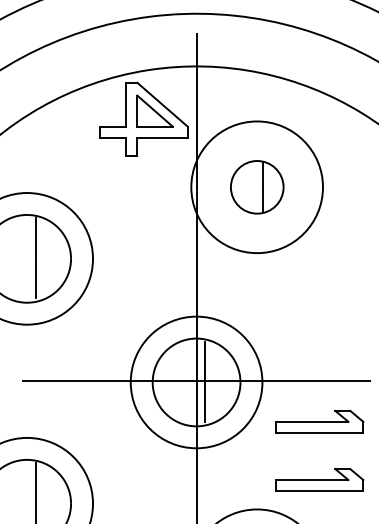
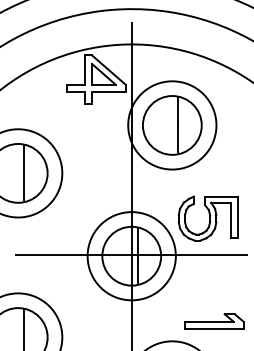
part: (257, 187) -> (172, 125), size x1.67
part: (309, 326) -> (207, 218), added
part: (320, 421) -> (214, 282), removed

